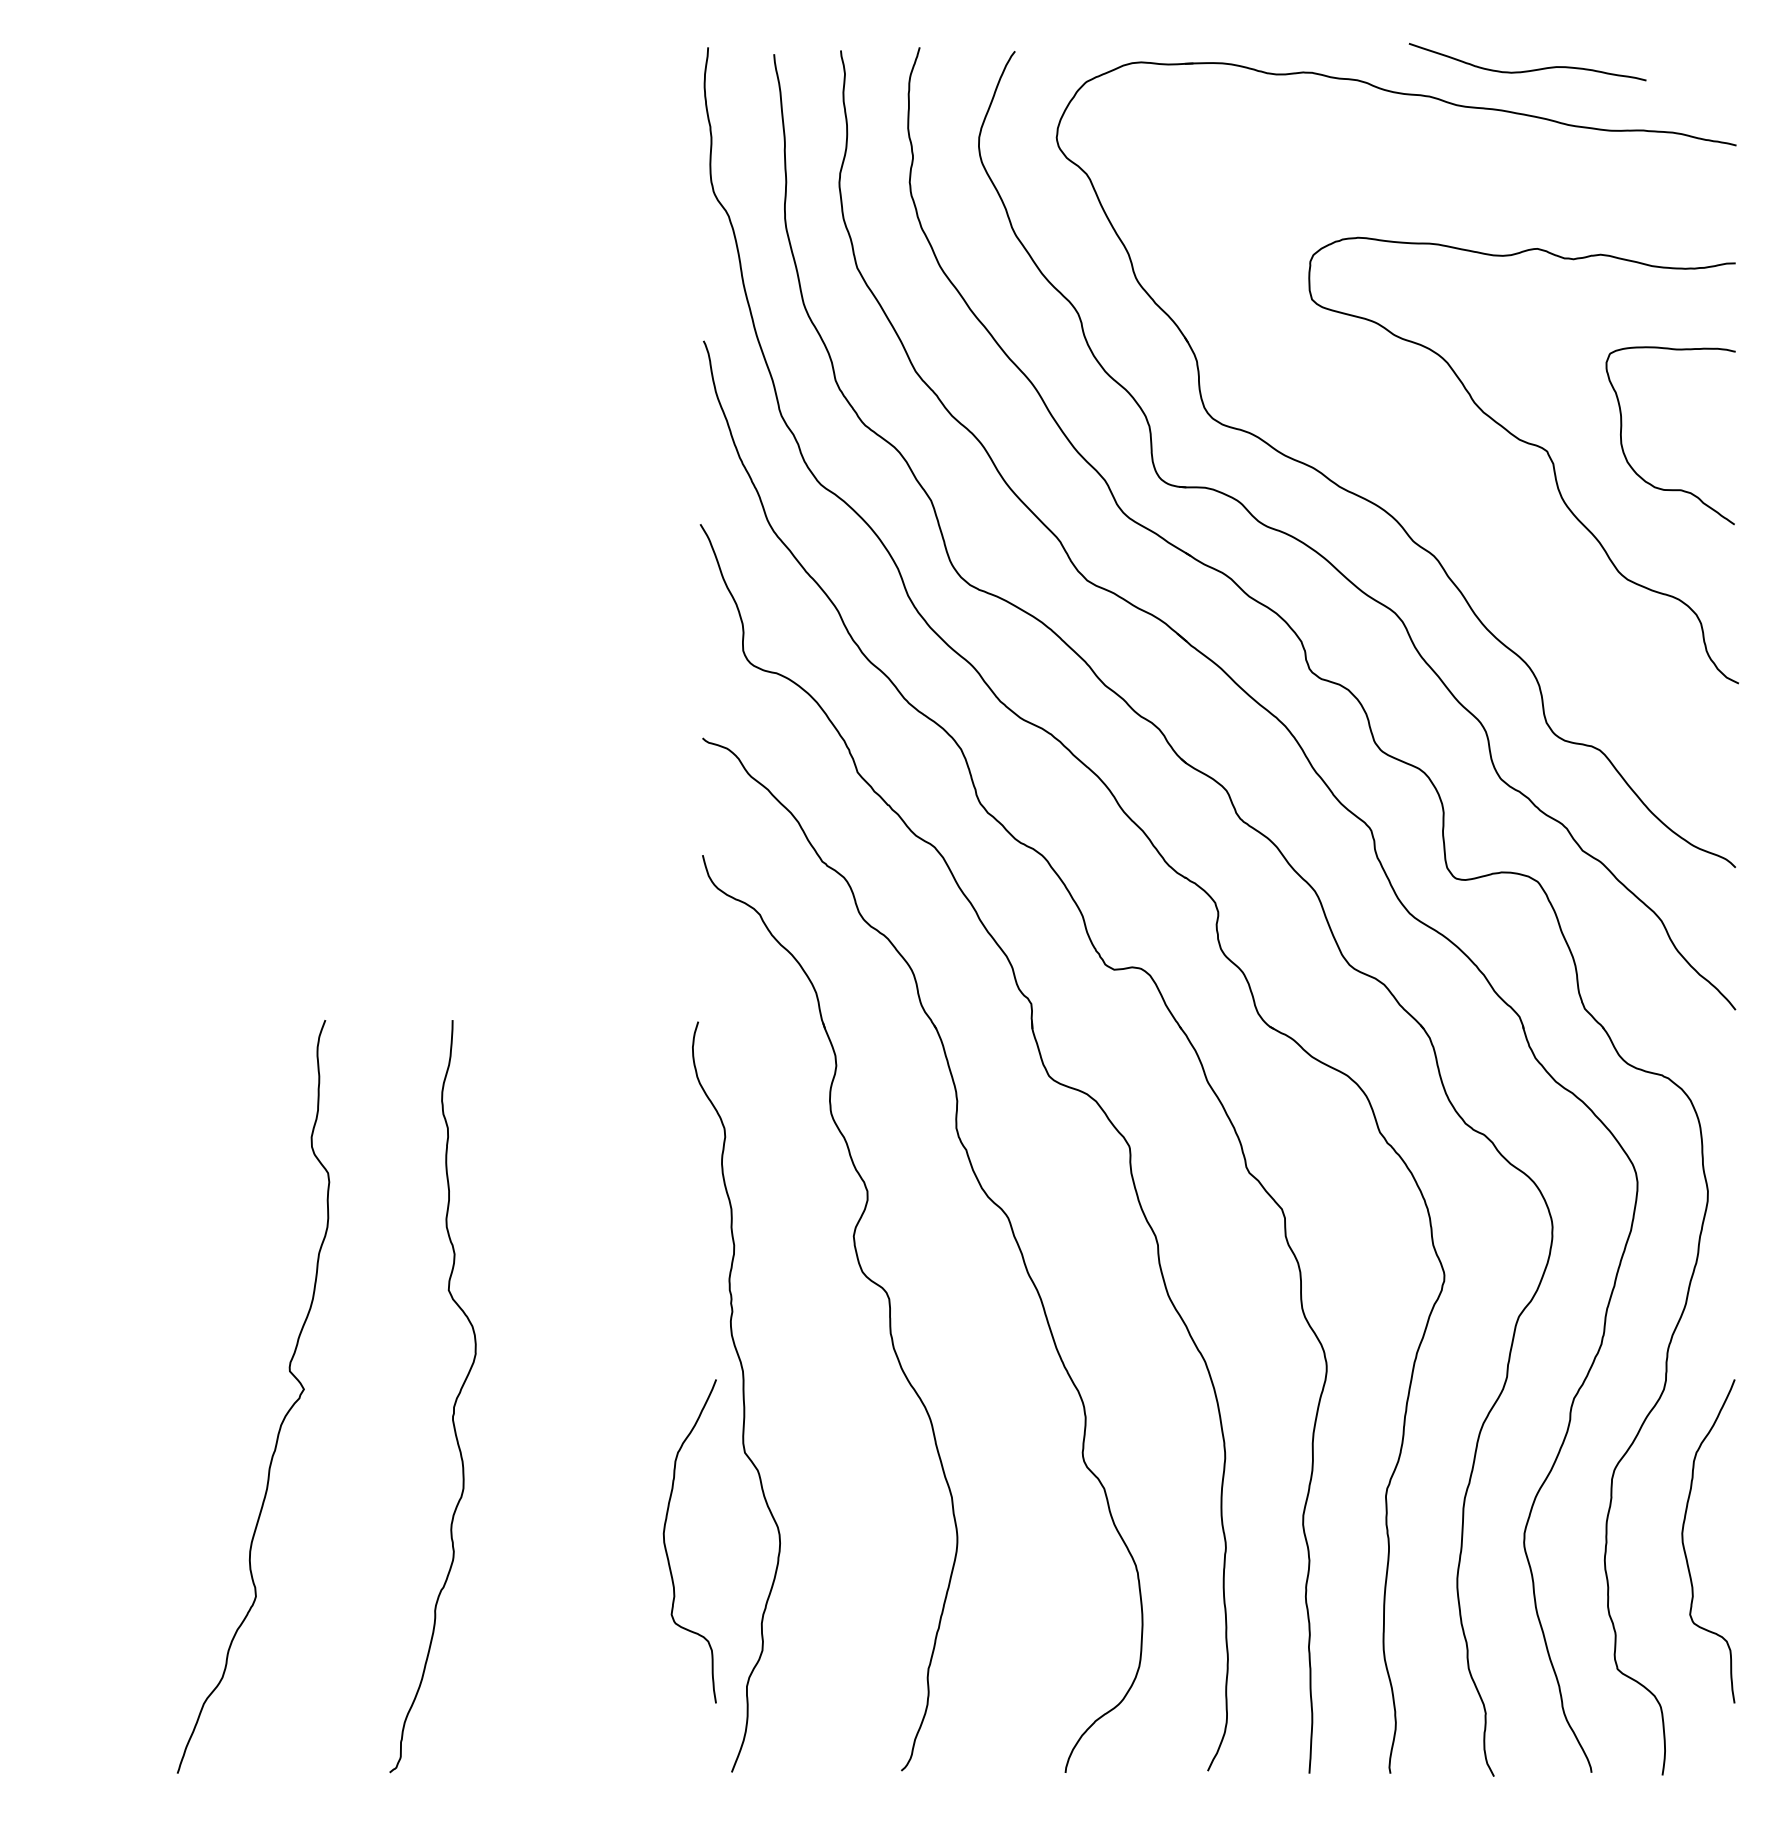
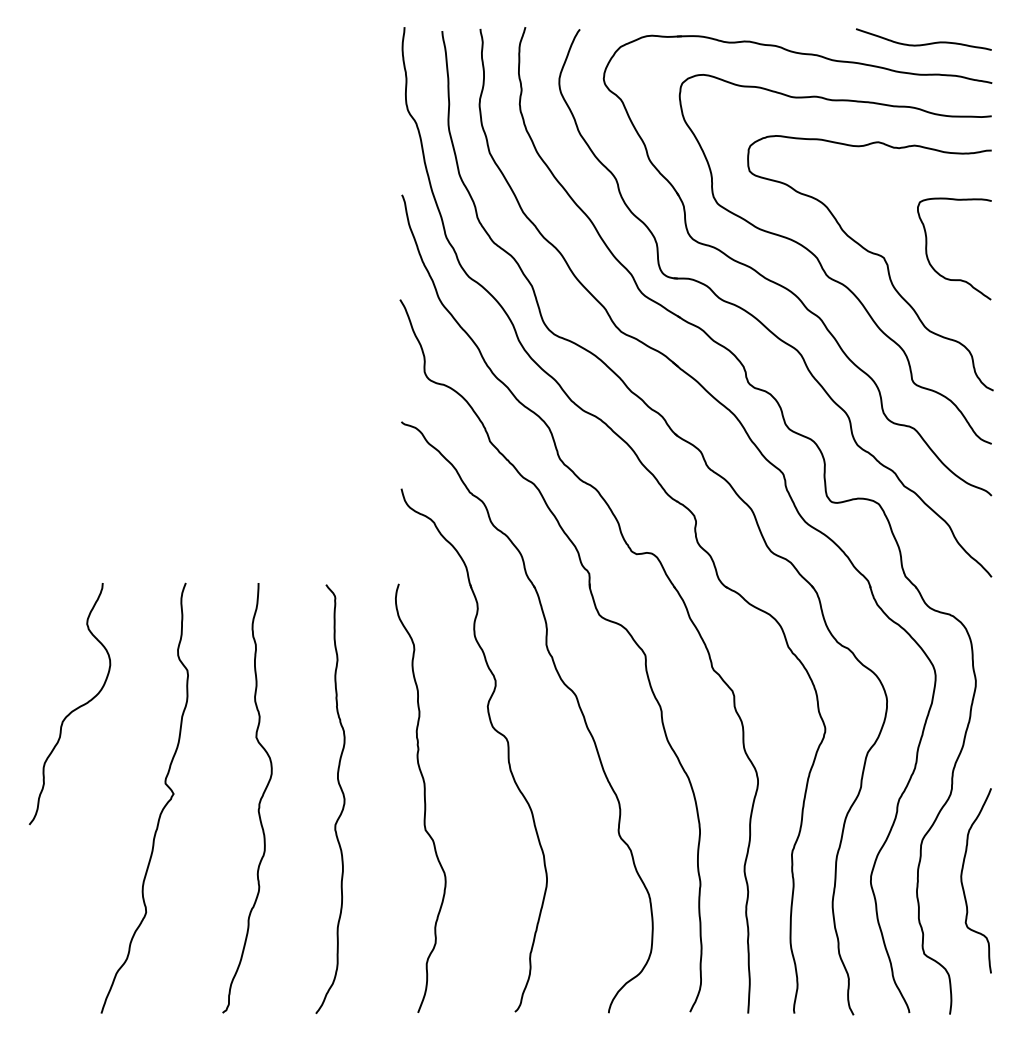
curve: (1528, 69) -> (924, 43), moved
curve: (1439, 464) -> (822, 265), added
curve: (128, 1241) -> (73, 709), added
curve: (599, 1392) -> (342, 795), added
curve: (666, 1540) -> (380, 880), removed

